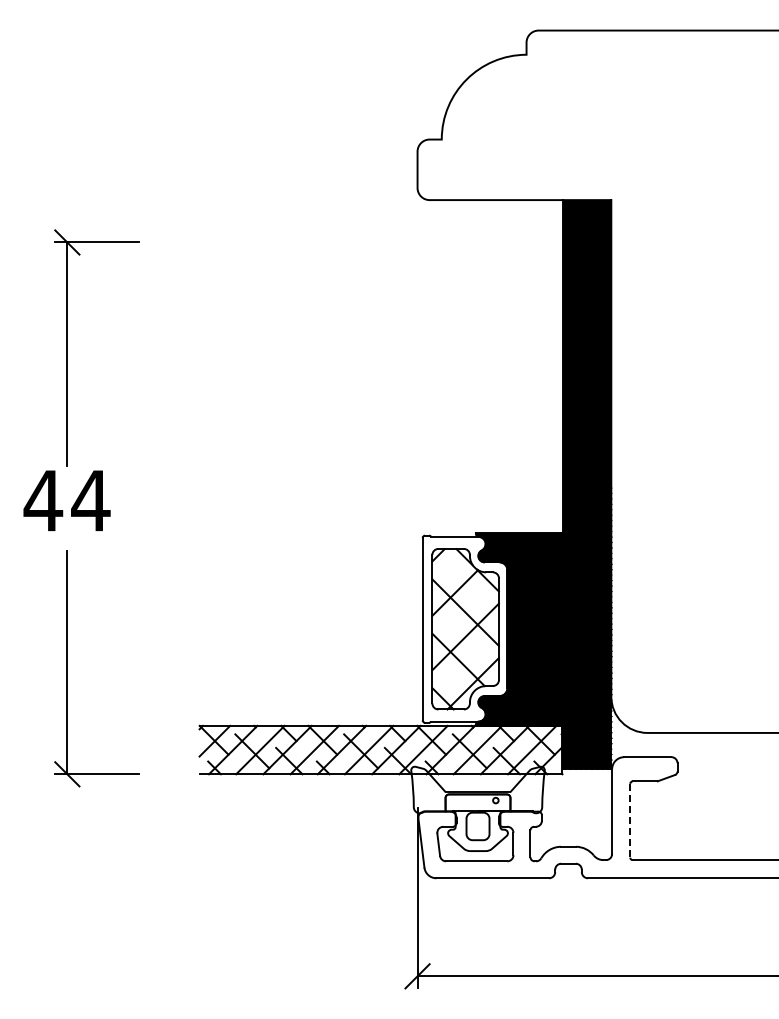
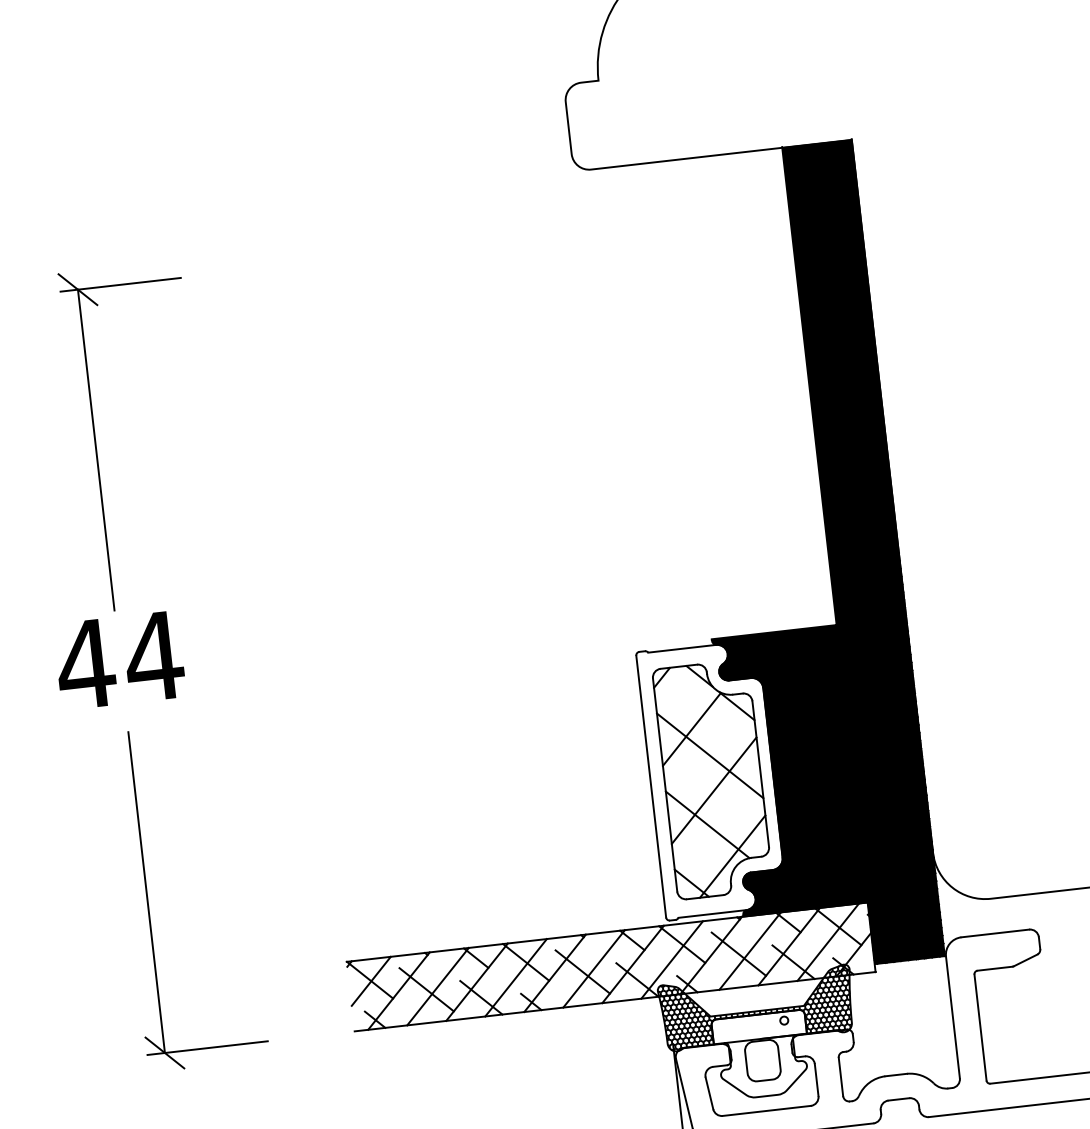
hatch: (477, 790) -> (756, 1009), added
line: (630, 820) -> (980, 1027), dashed -> solid

